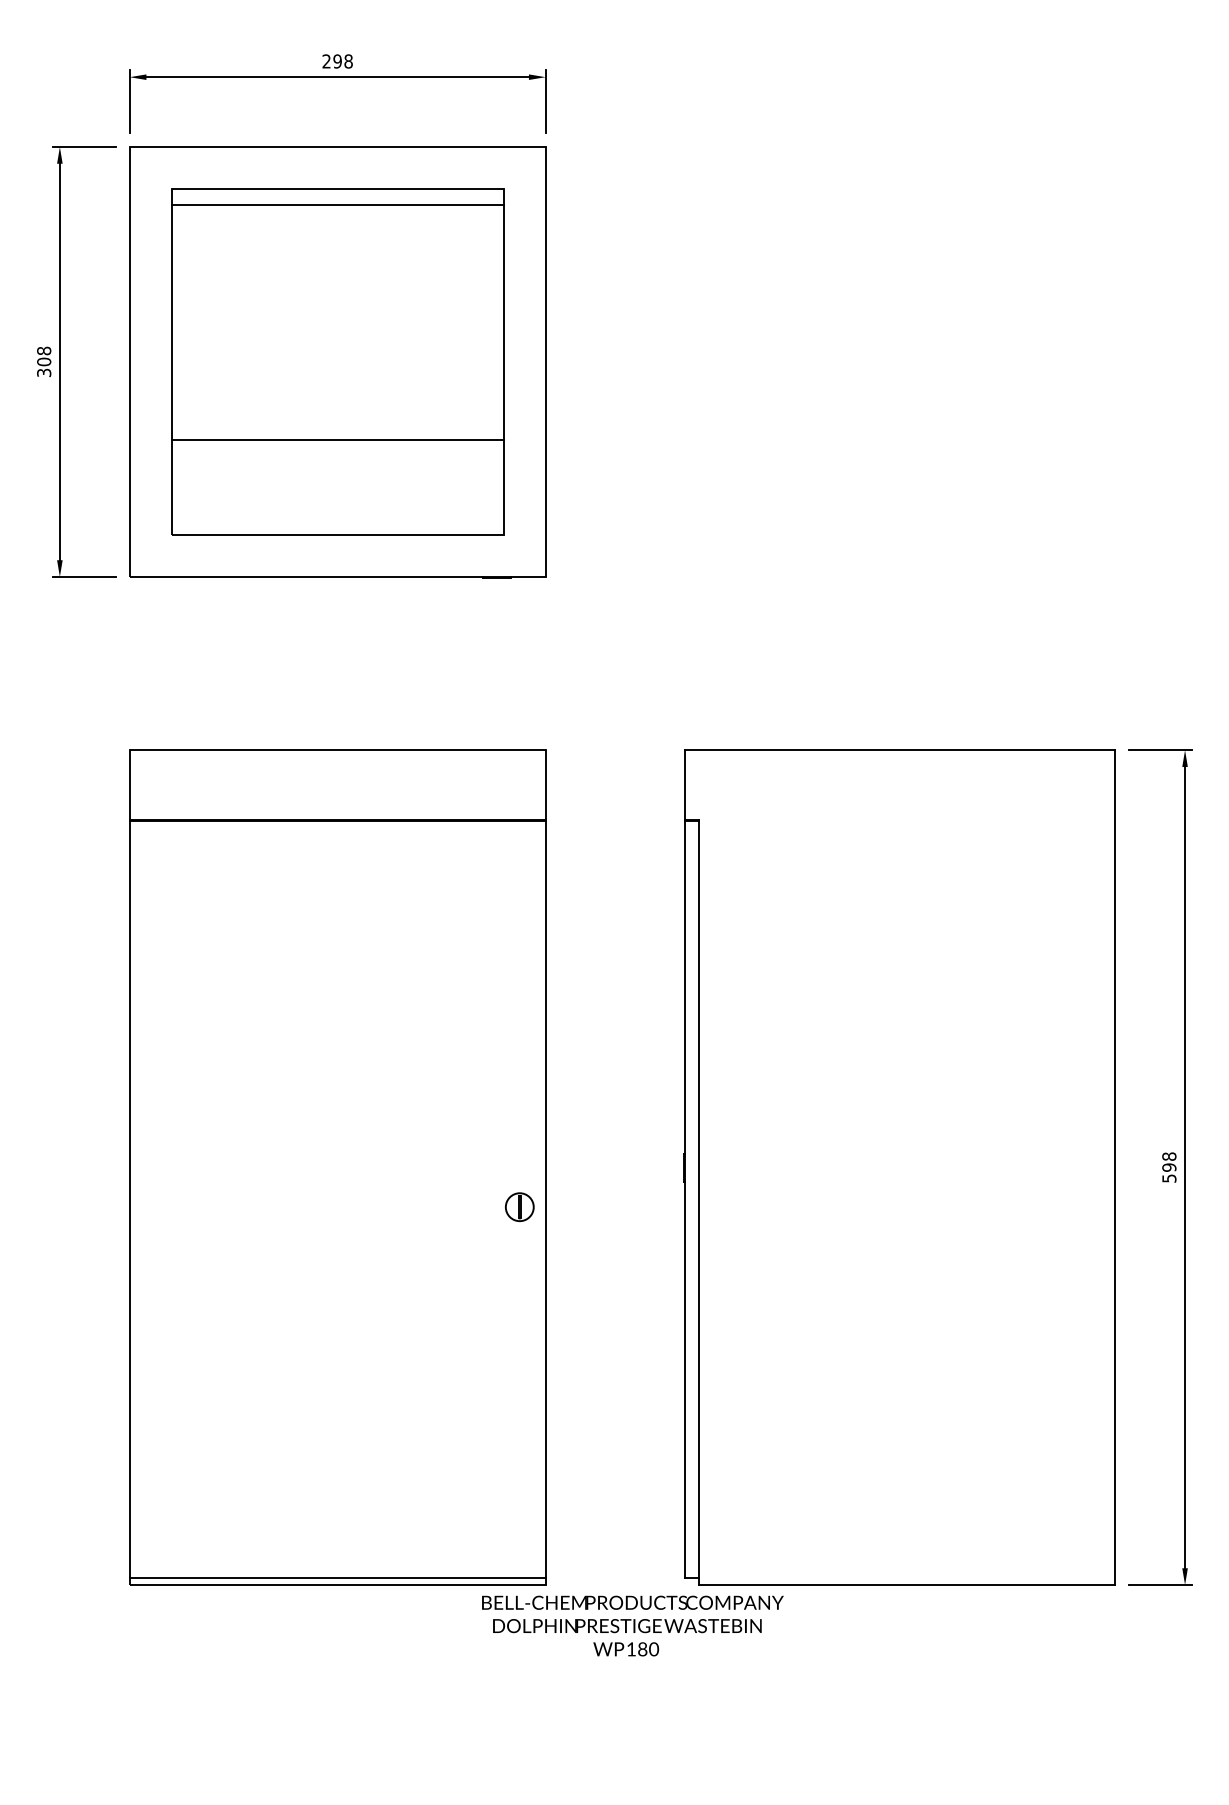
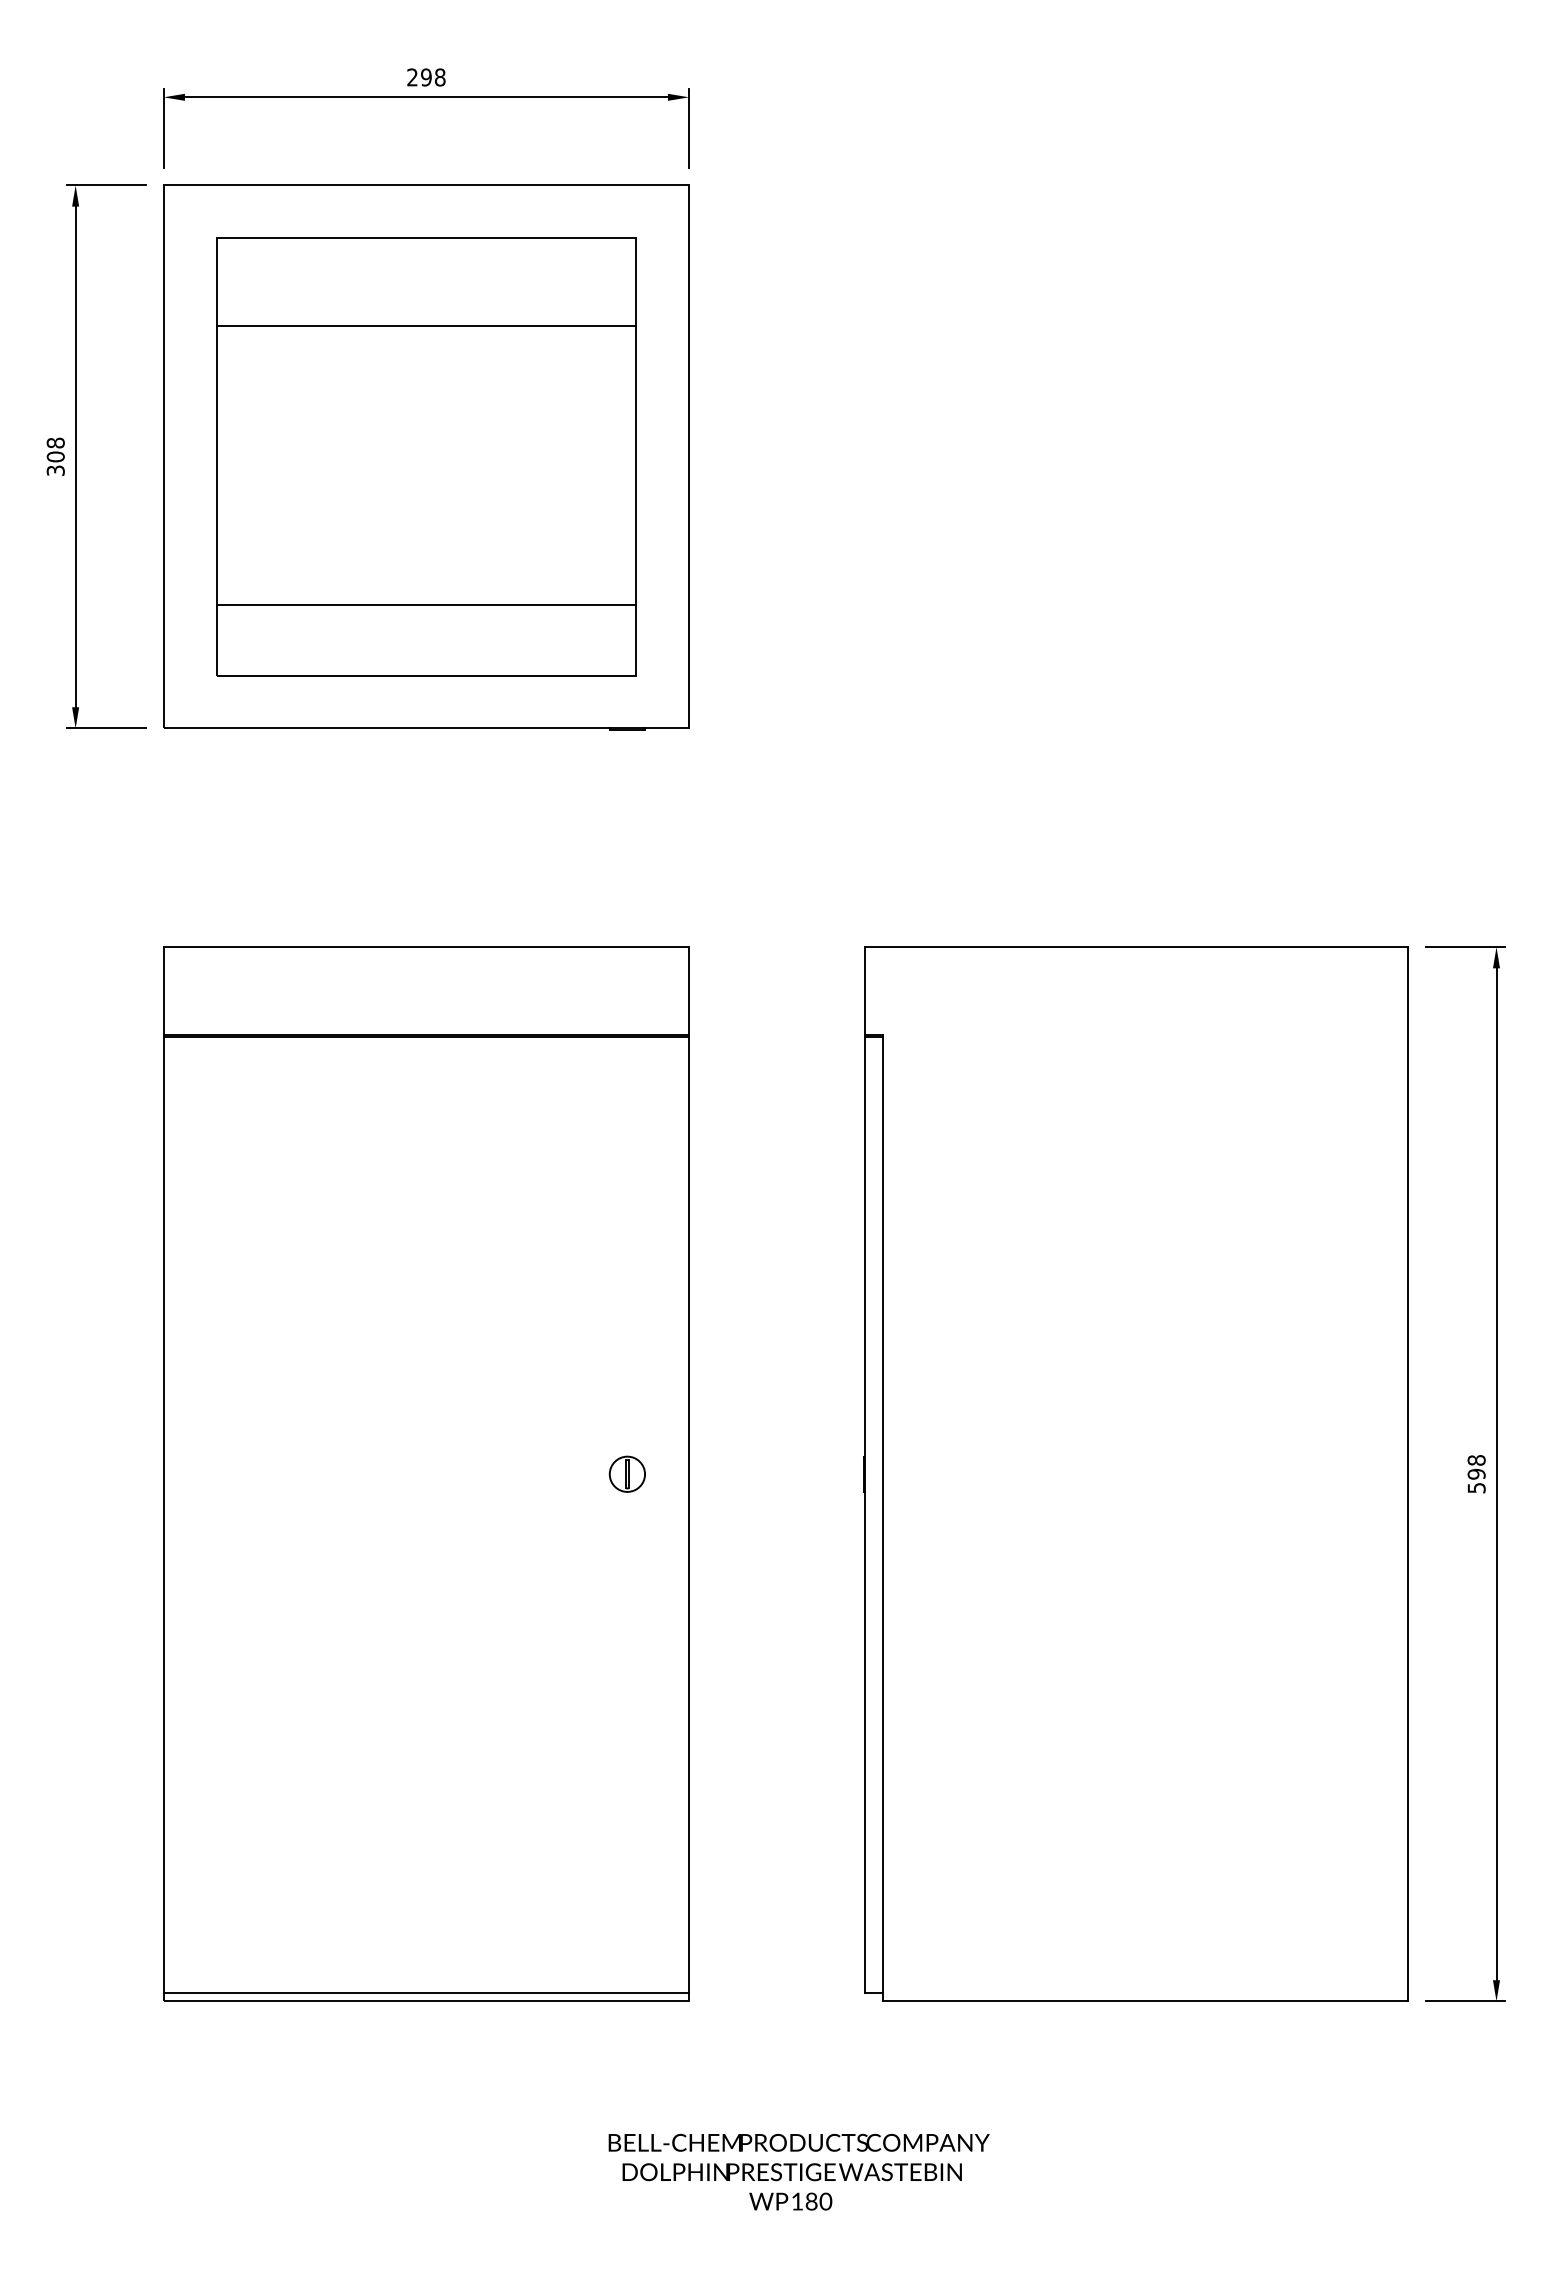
line: (337, 204) -> (426, 326), moved
line: (337, 440) -> (426, 605), moved
part: (519, 1206) -> (626, 1473), moved
text: (632, 1625) -> (798, 2171), moved

